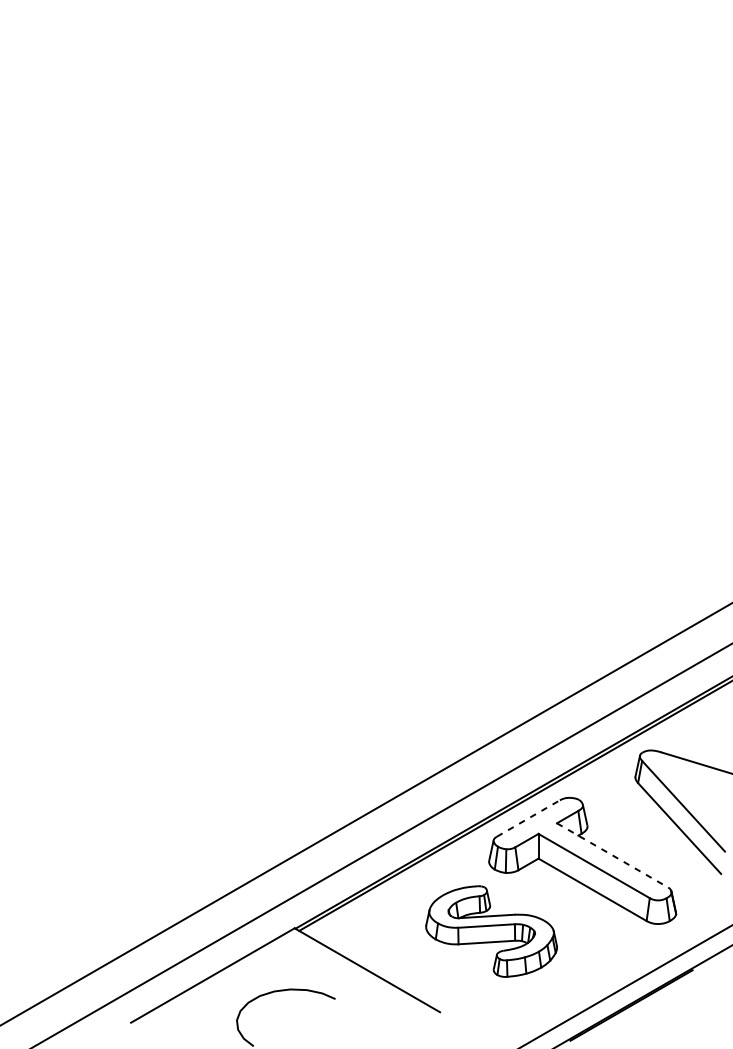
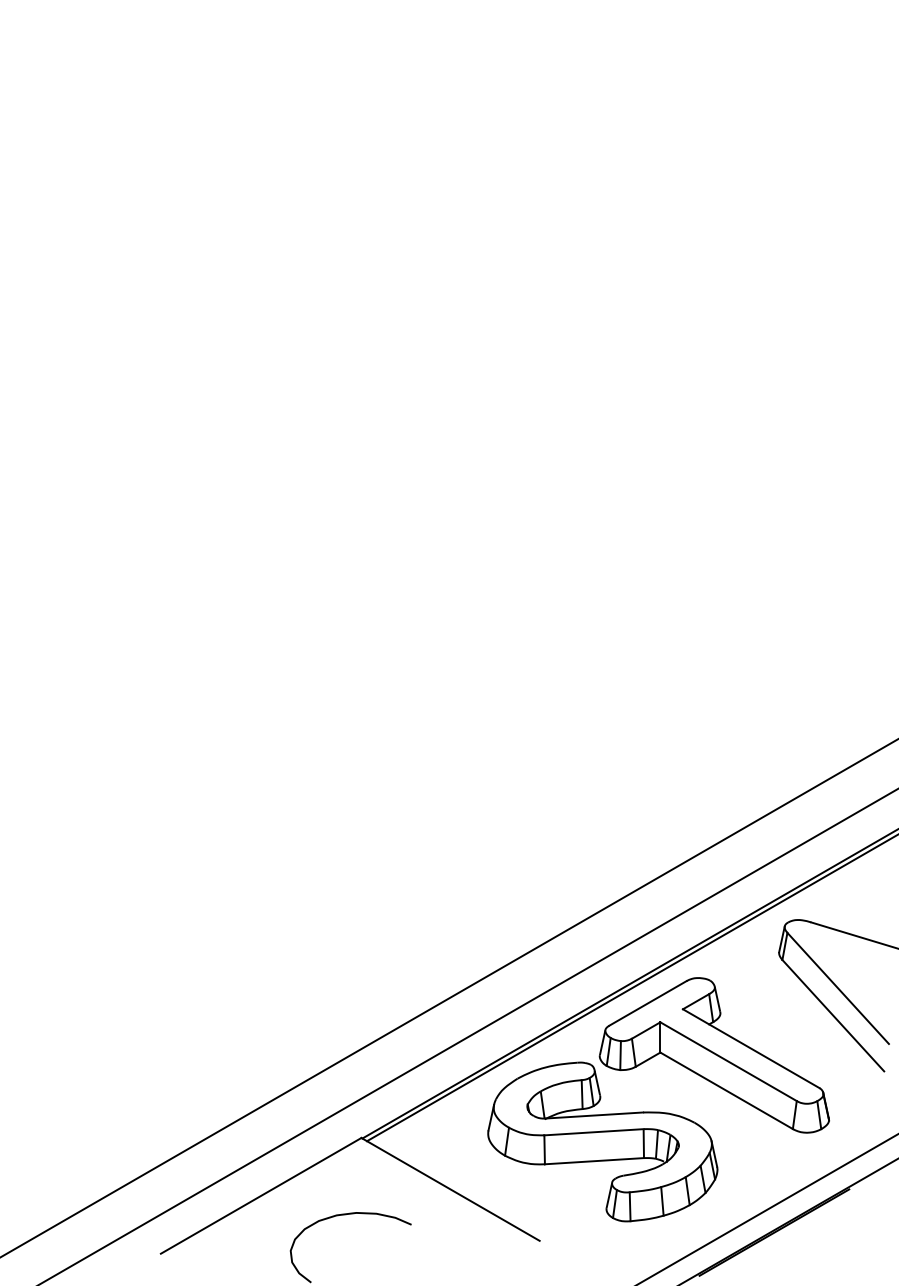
line: (528, 818) -> (647, 1003), dashed -> solid
line: (612, 855) -> (751, 1048), dashed -> solid
part: (491, 931) -> (602, 1141), size x1.43

